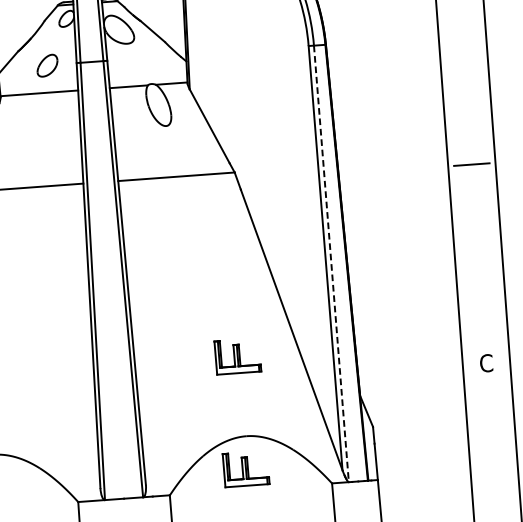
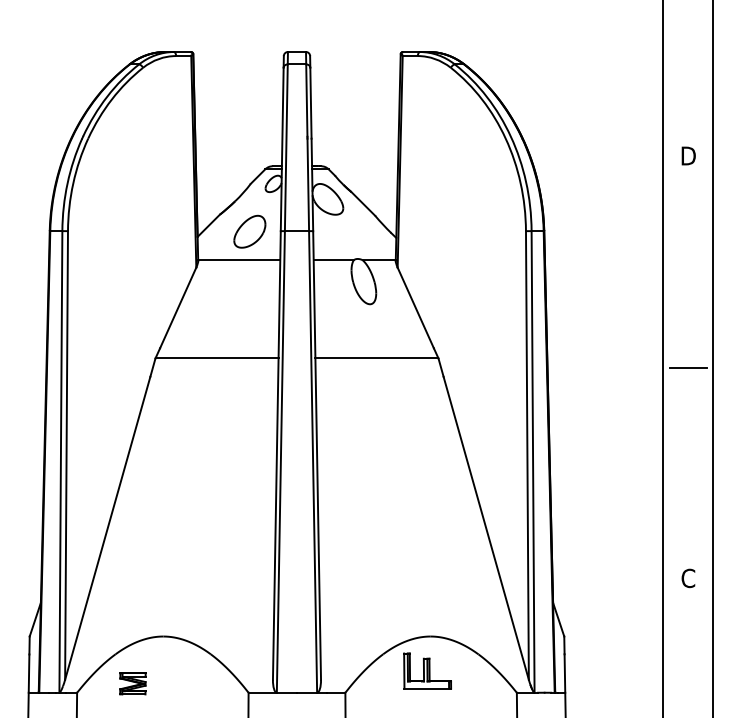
part: (47, 65) -> (249, 231), size x1.43
line: (331, 263) -> (533, 461), dashed -> solid
part: (237, 355) -> (427, 551), removed

